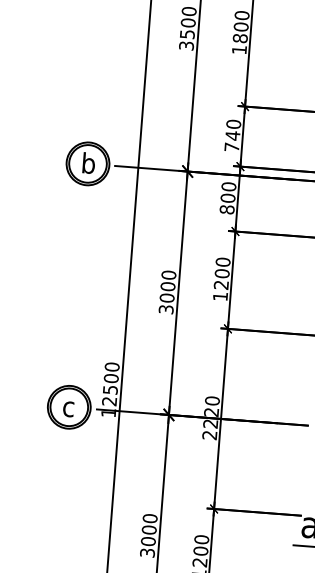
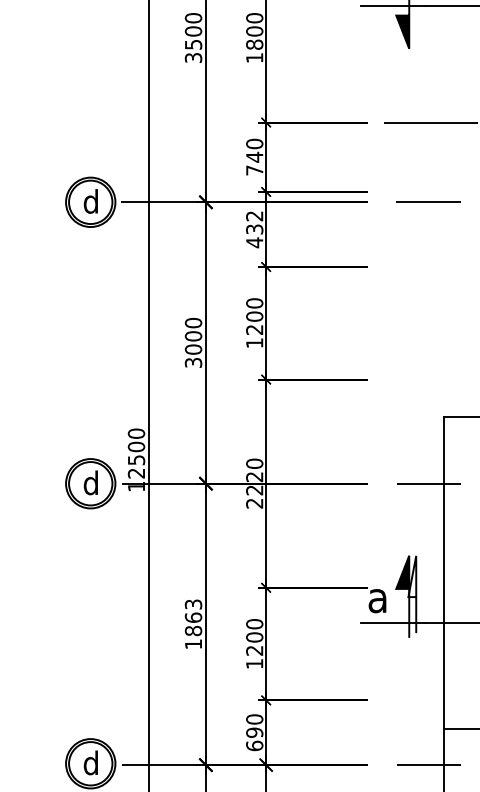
text: (87, 163) -> (90, 201), b -> d
text: (227, 198) -> (254, 229), 800 -> 432
text: (69, 406) -> (90, 482), c -> d
text: (148, 535) -> (193, 624), 3000 -> 1863

